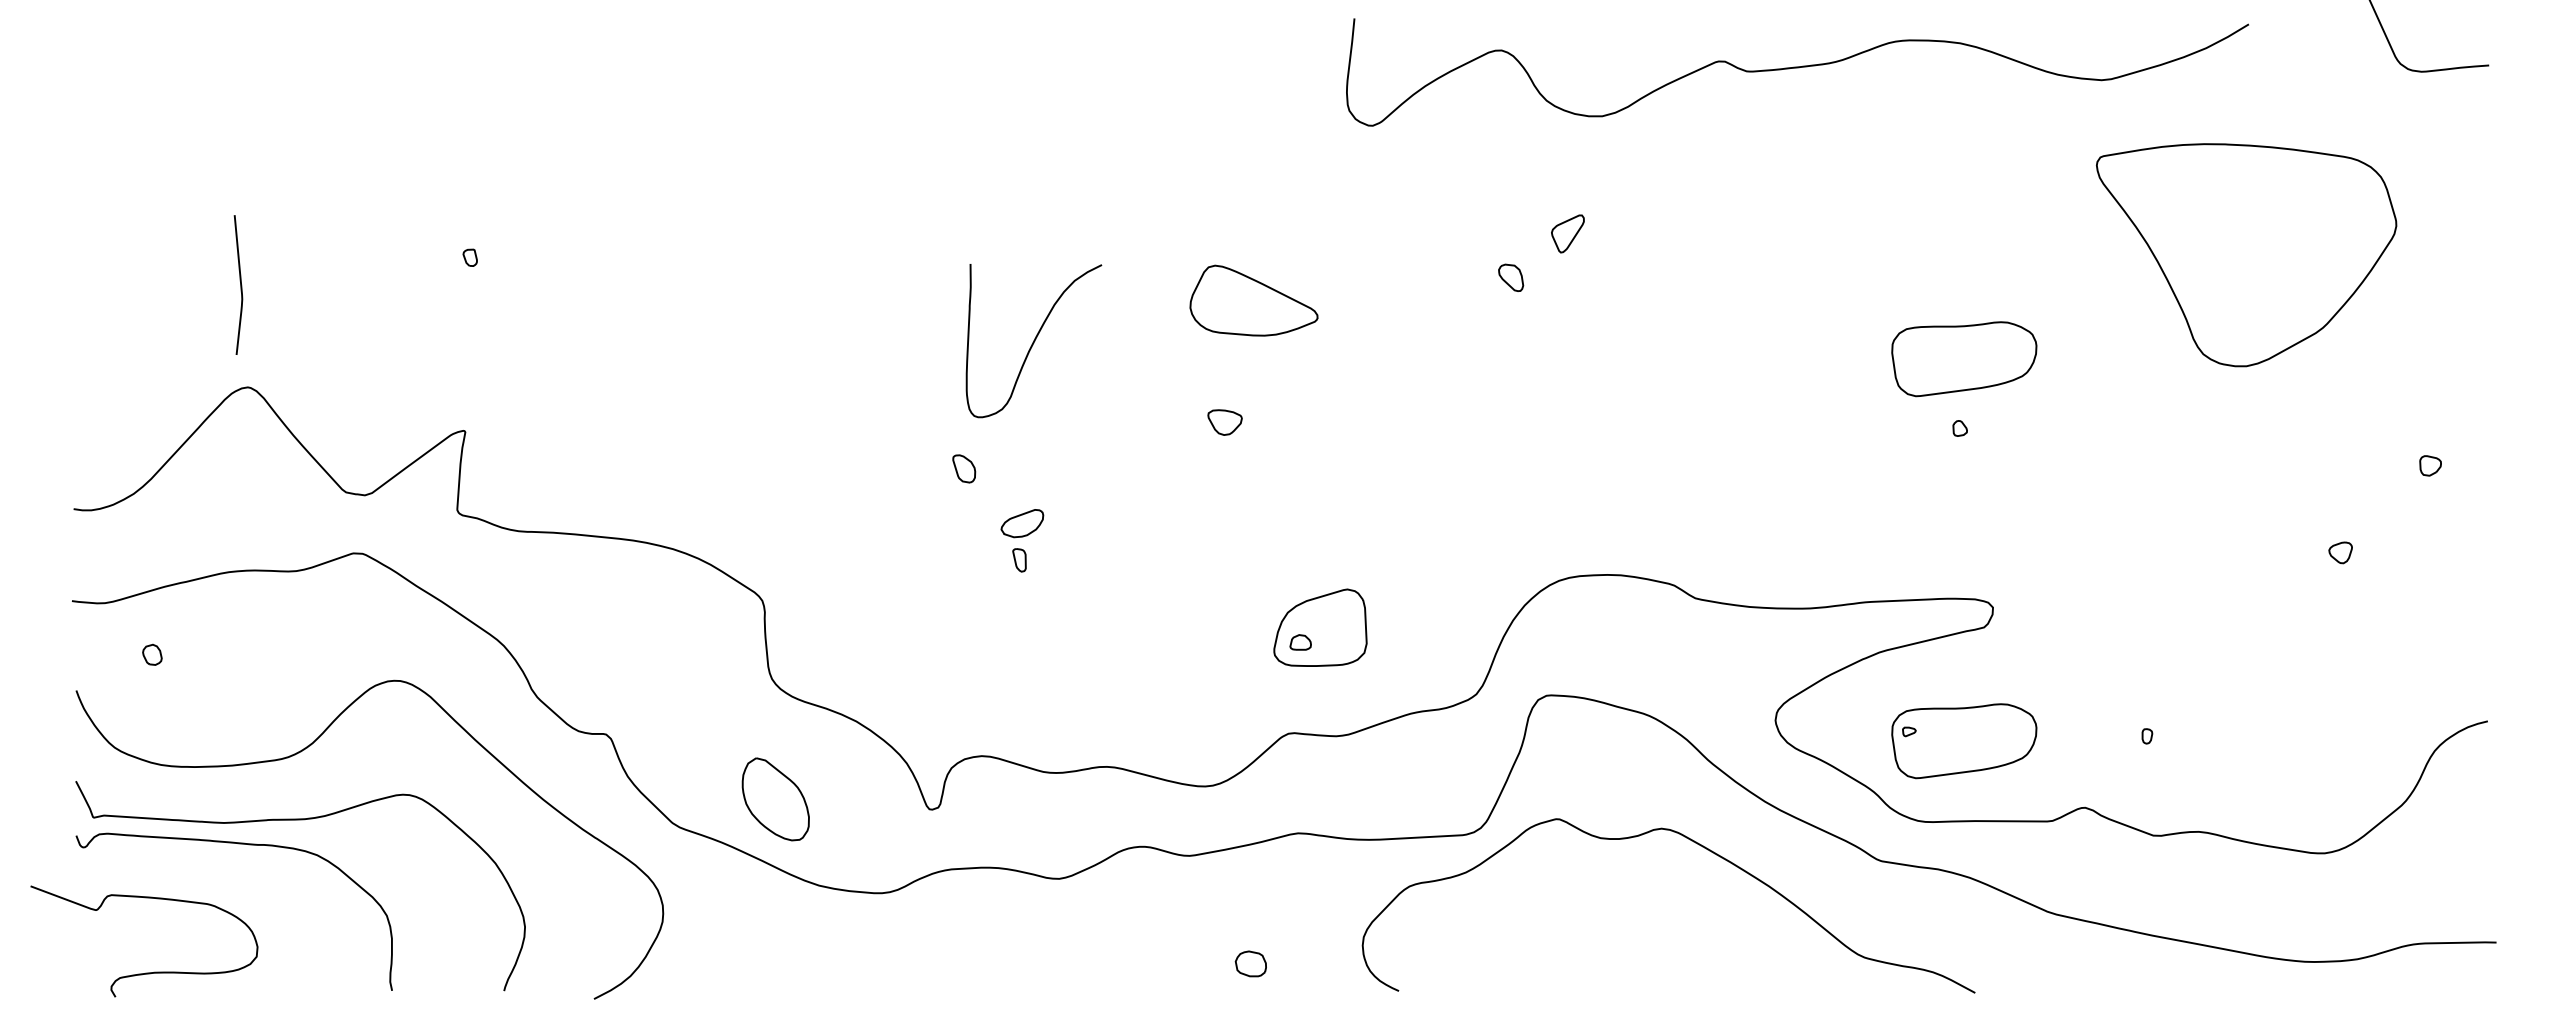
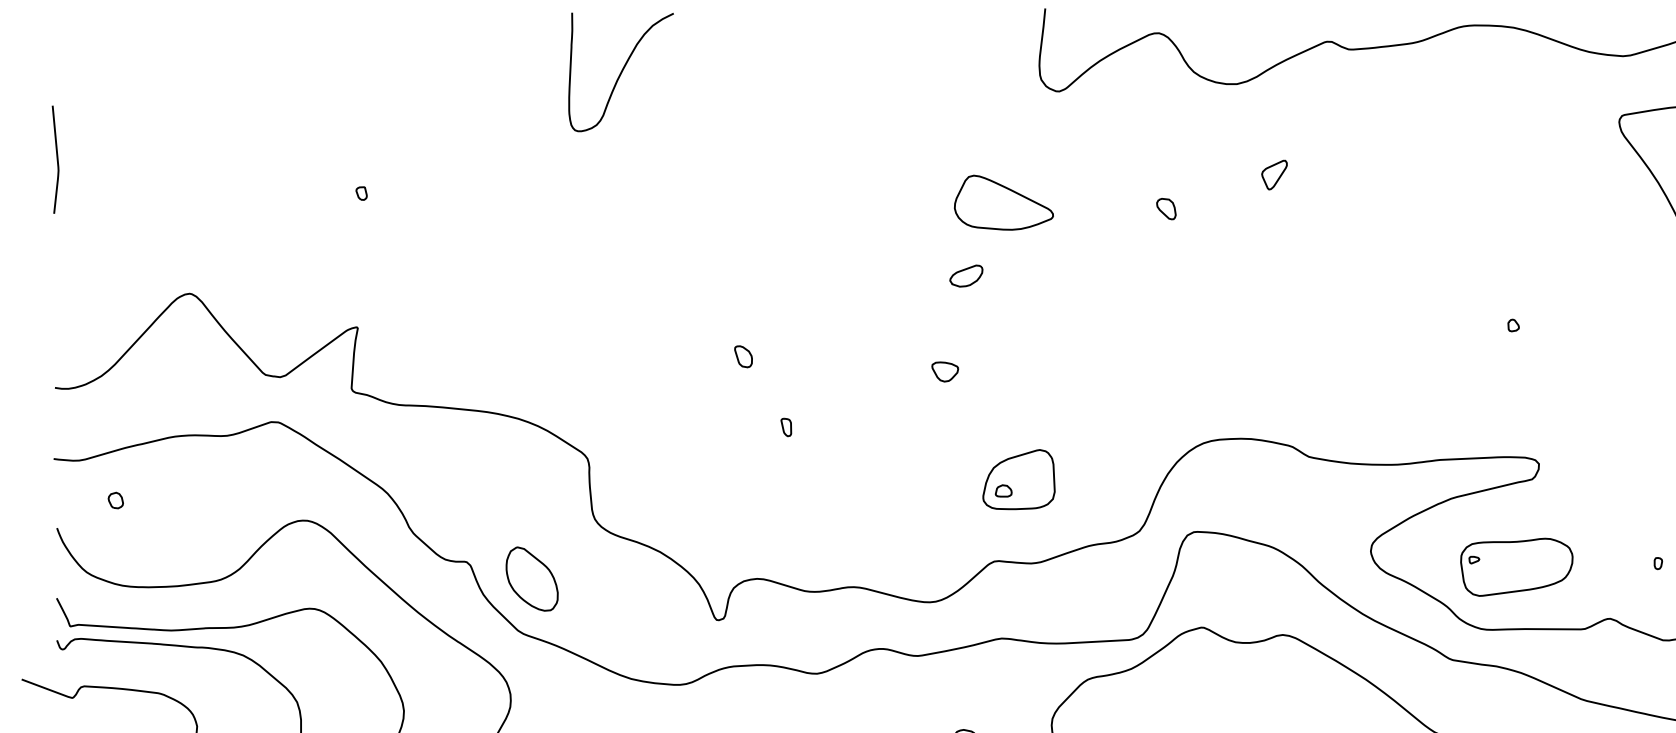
part: (1567, 233) -> (1274, 174), moved
curve: (240, 284) -> (57, 159), moved
part: (1253, 300) -> (1003, 202), moved
curve: (1033, 341) -> (620, 72), moved
part: (1964, 359) -> (1516, 272), removed
part: (1224, 422) -> (944, 371), moved
part: (1022, 523) -> (966, 276), moved
part: (775, 799) -> (531, 579), moved

